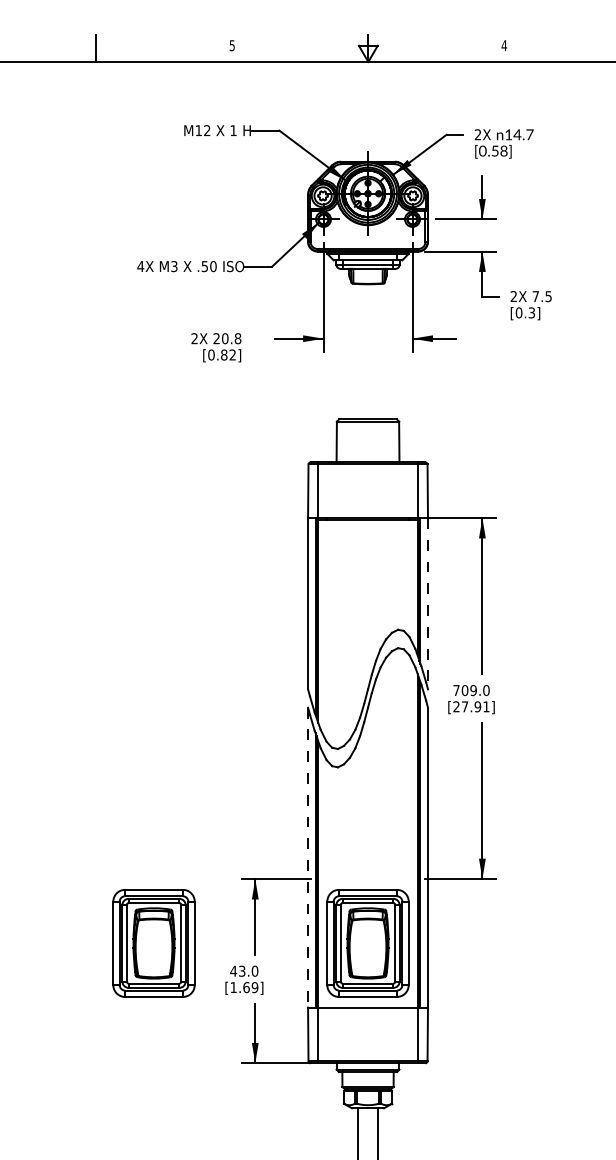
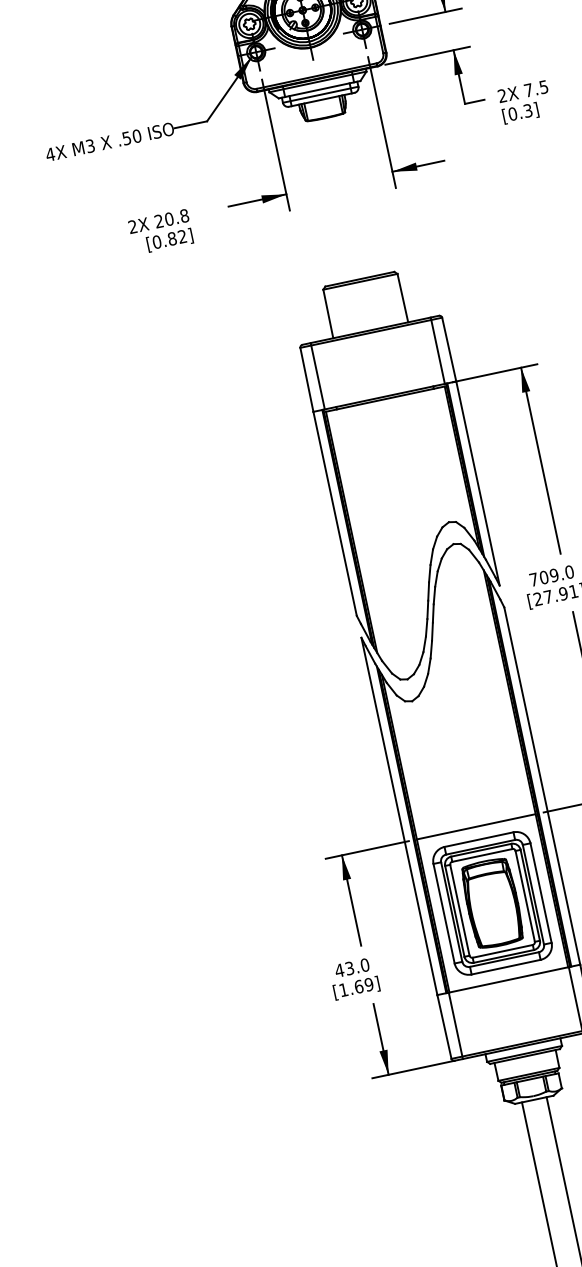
line: (427, 603) -> (477, 483), dashed -> solid
line: (308, 857) -> (399, 816), dashed -> solid
line: (367, 879) -> (475, 827), added
part: (153, 943) -> (237, 957), removed

